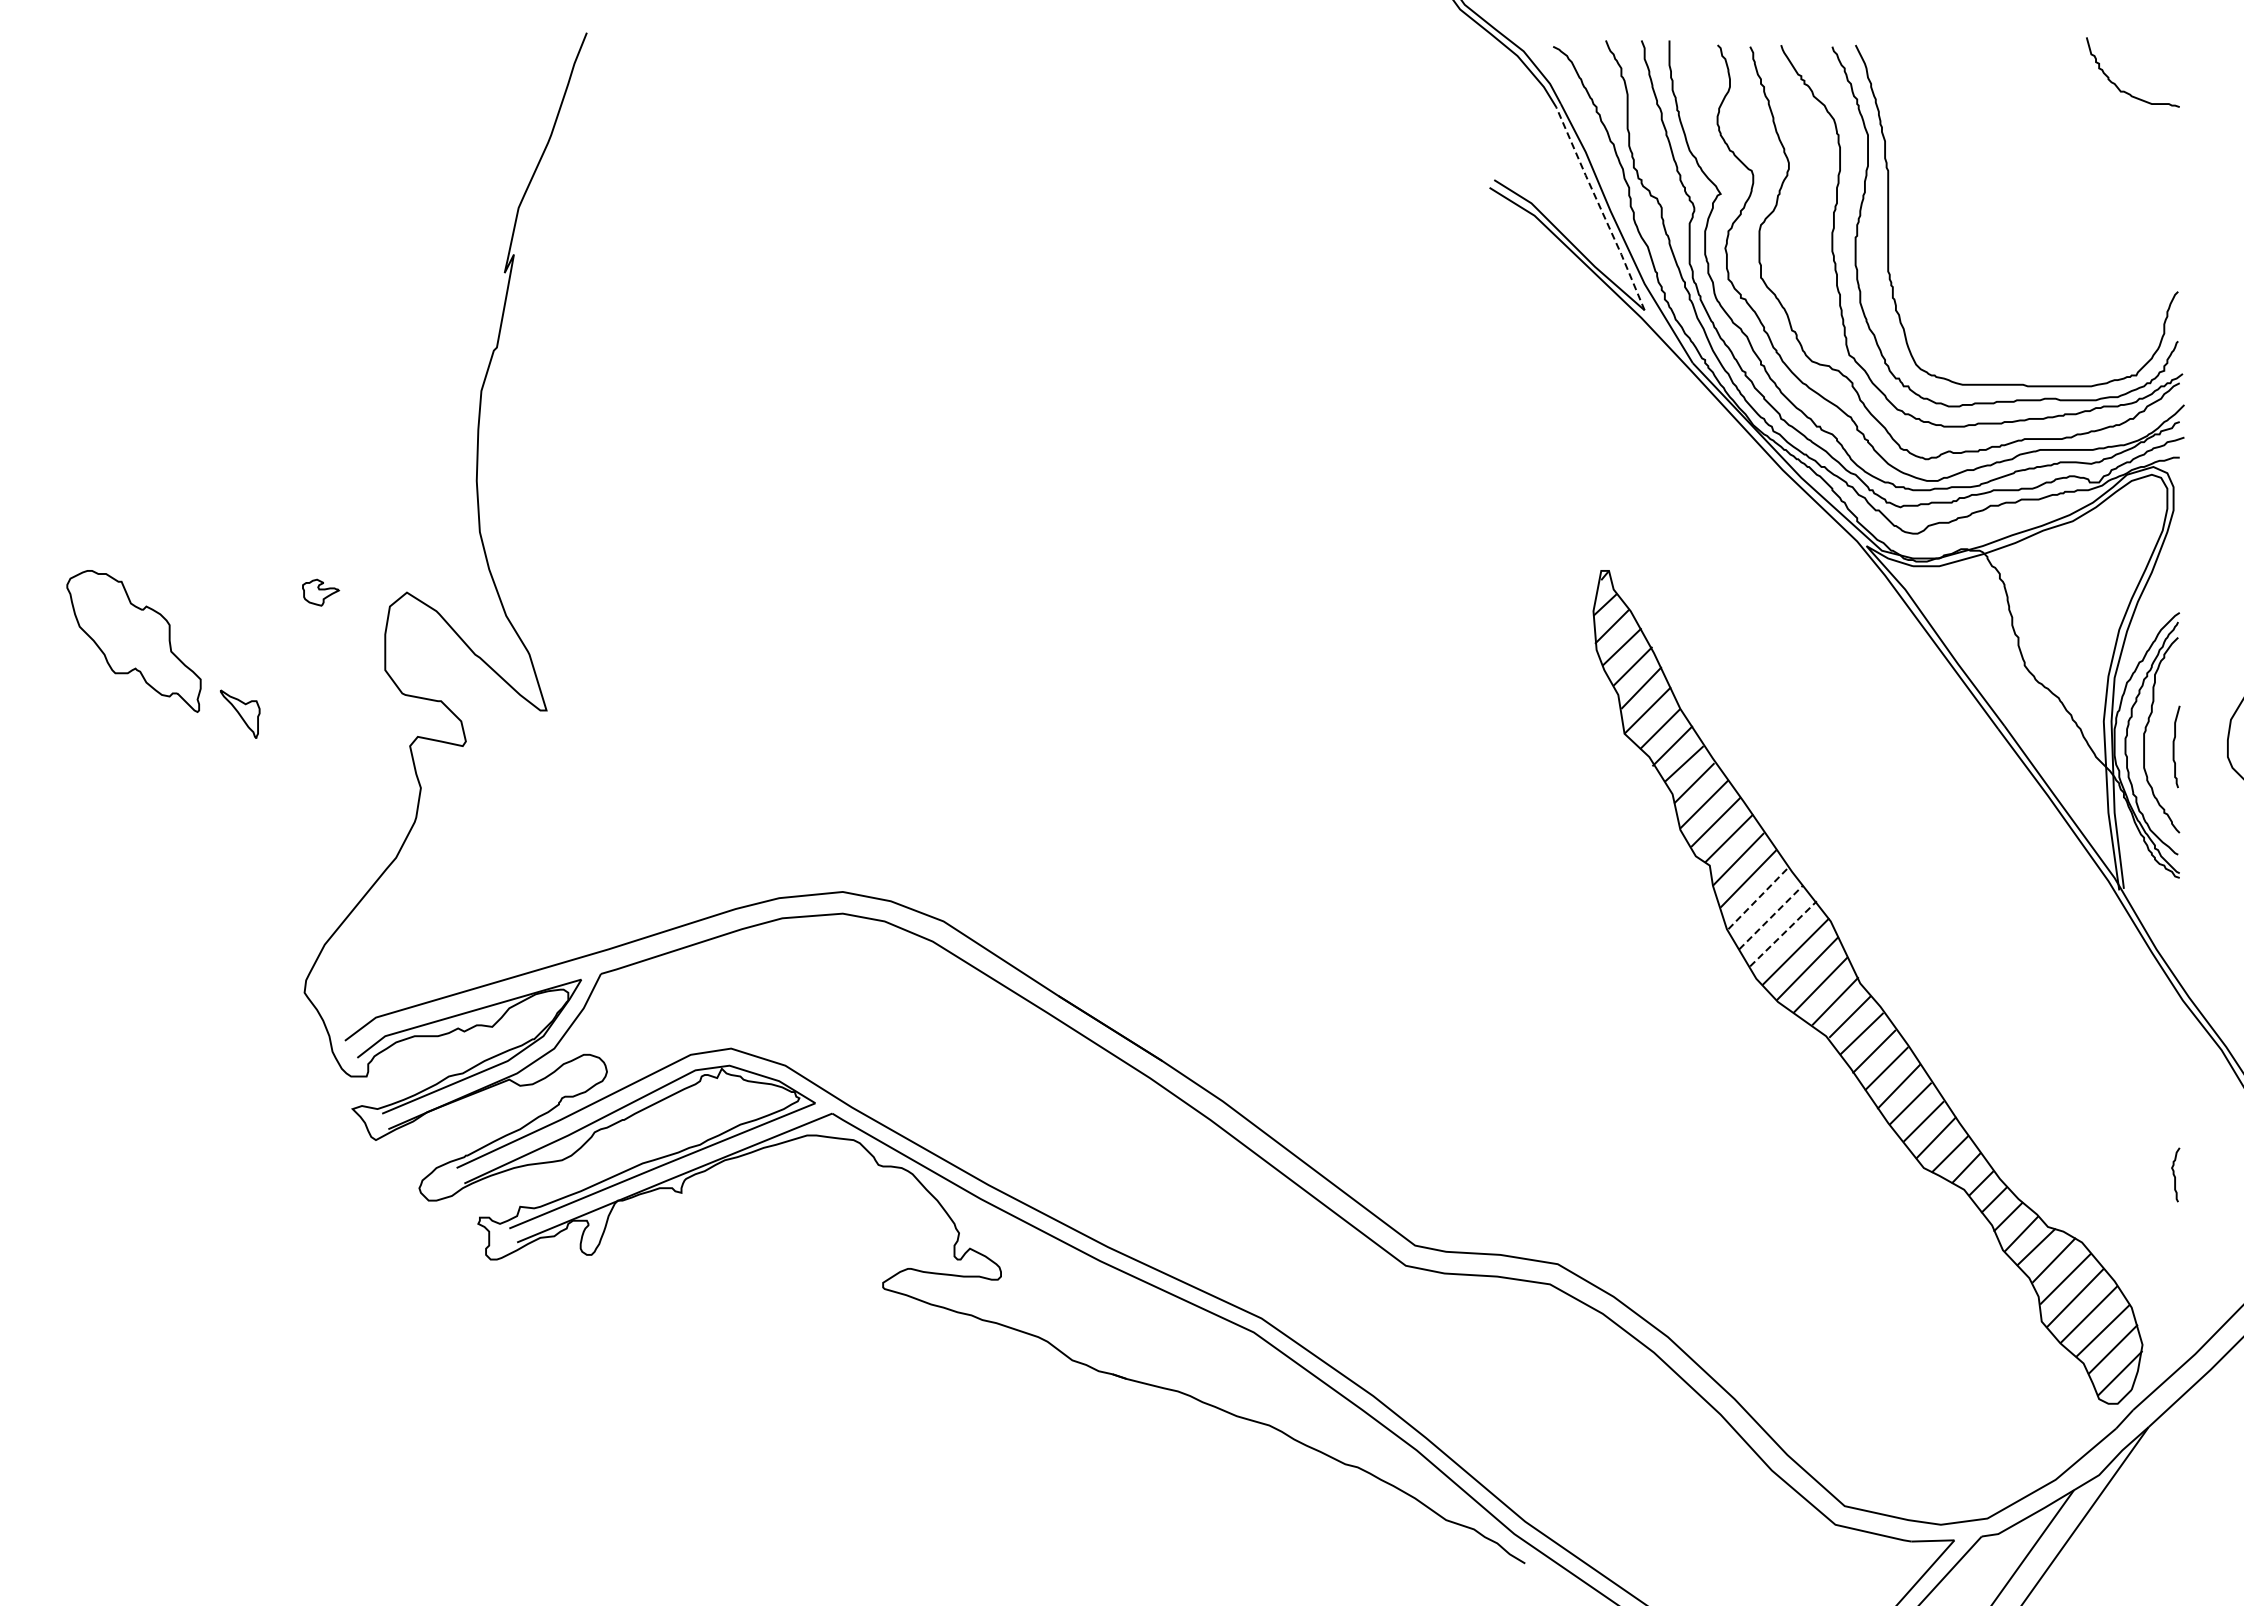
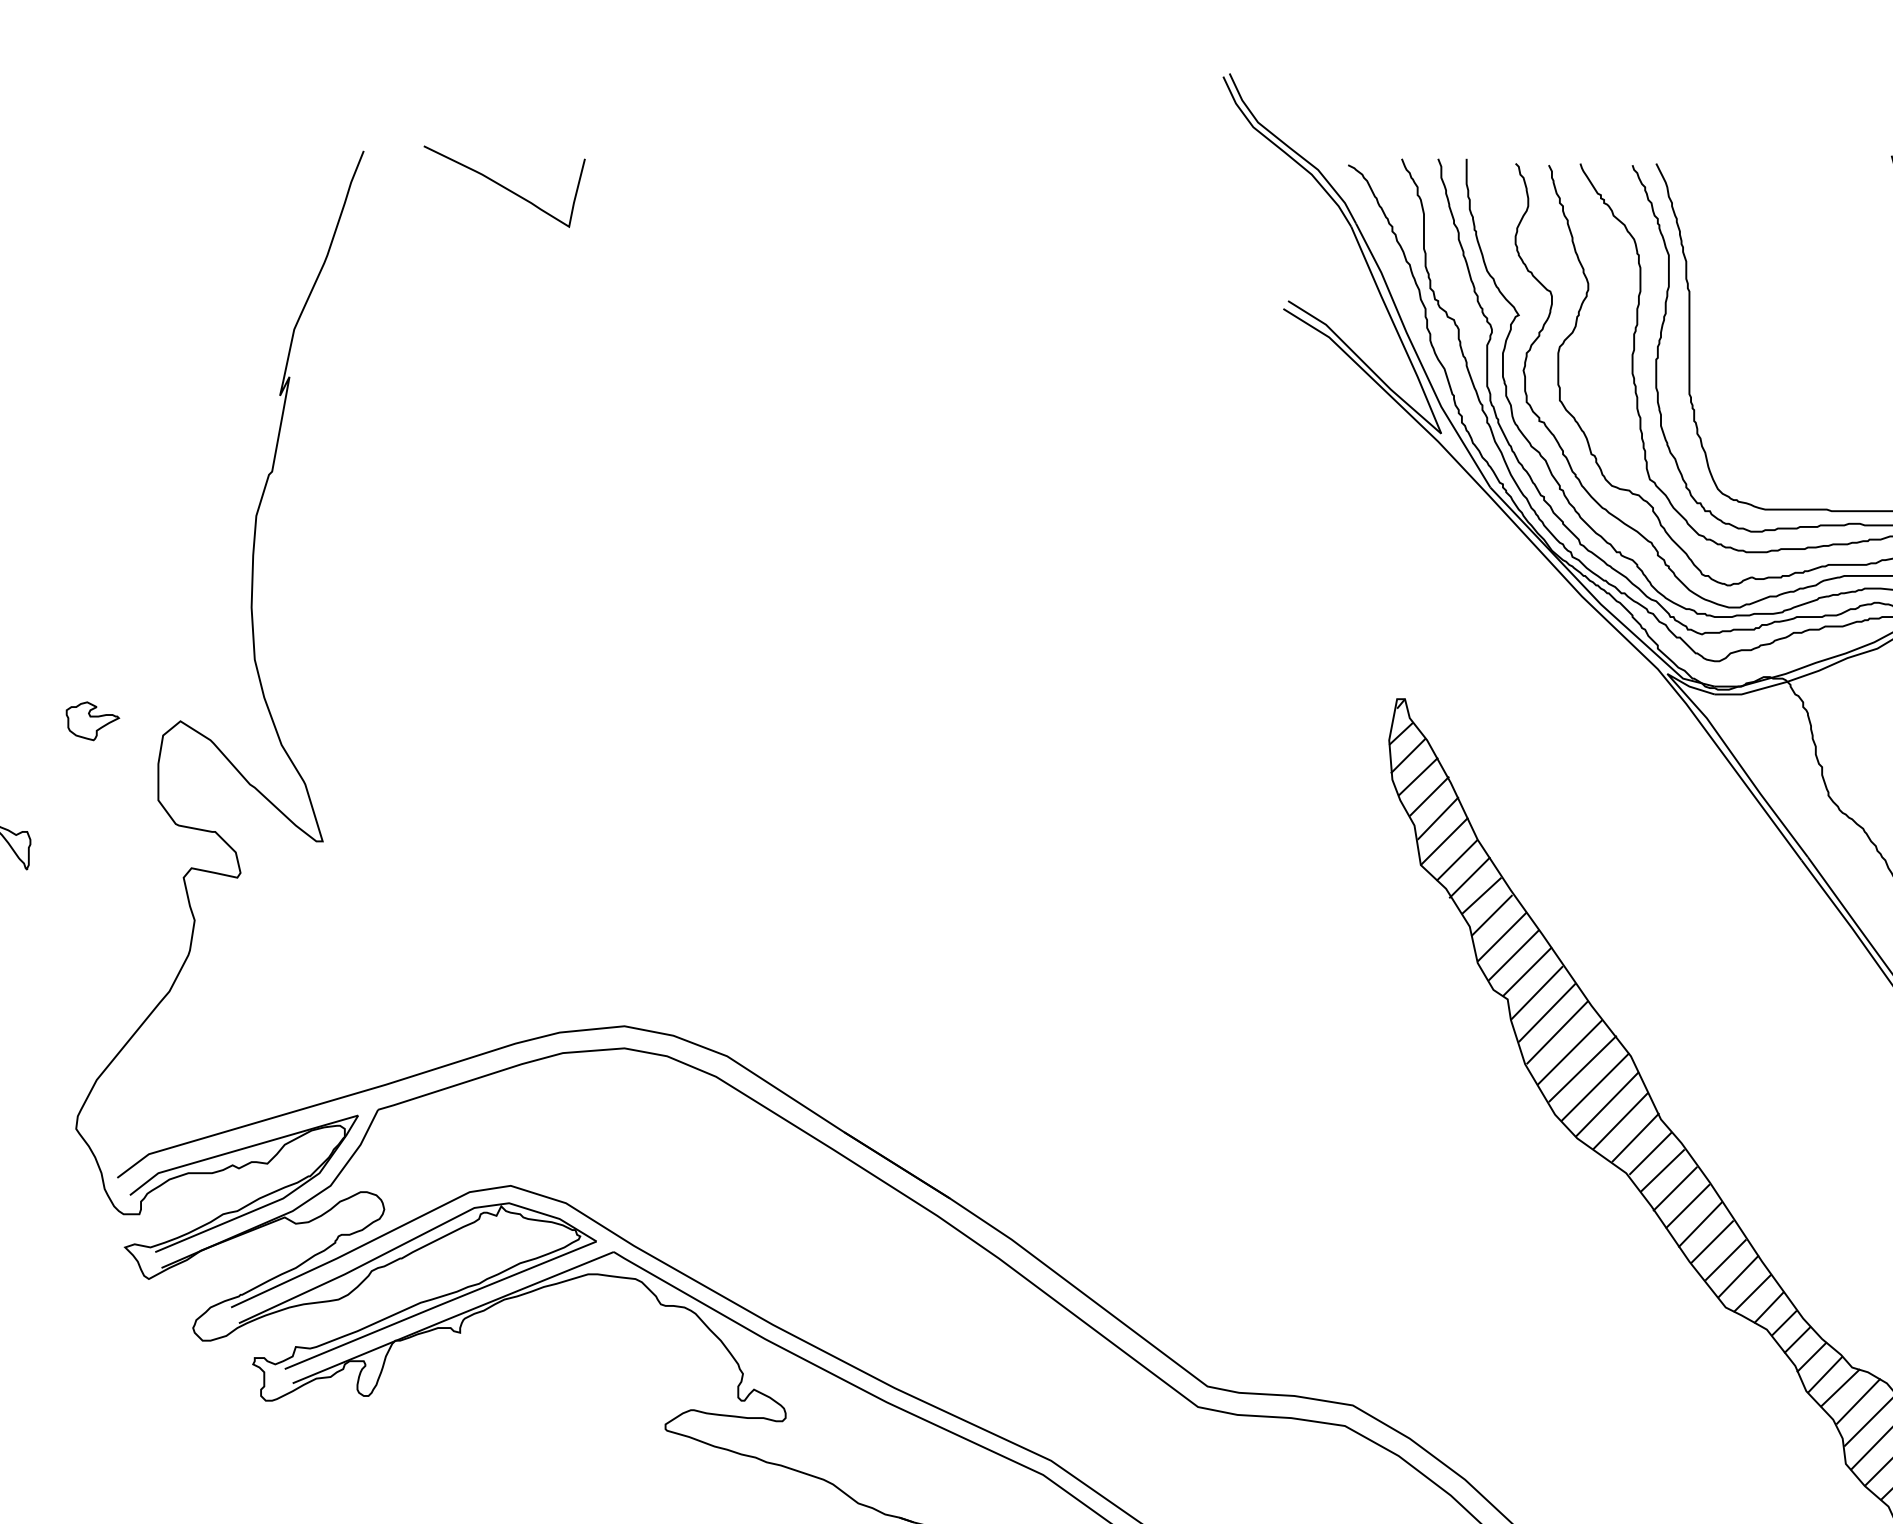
curve: (724, 67) -> (503, 186), added
line: (1600, 208) -> (1396, 330), dashed -> solid
part: (320, 592) -> (92, 721), size x1.43
line: (1759, 897) -> (1558, 1031), dashed -> solid
line: (1771, 917) -> (1570, 1052), dashed -> solid
line: (1783, 933) -> (1582, 1068), dashed -> solid

